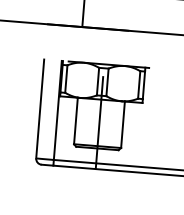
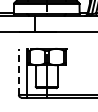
line: (39, 108) -> (18, 71), solid -> dashed

